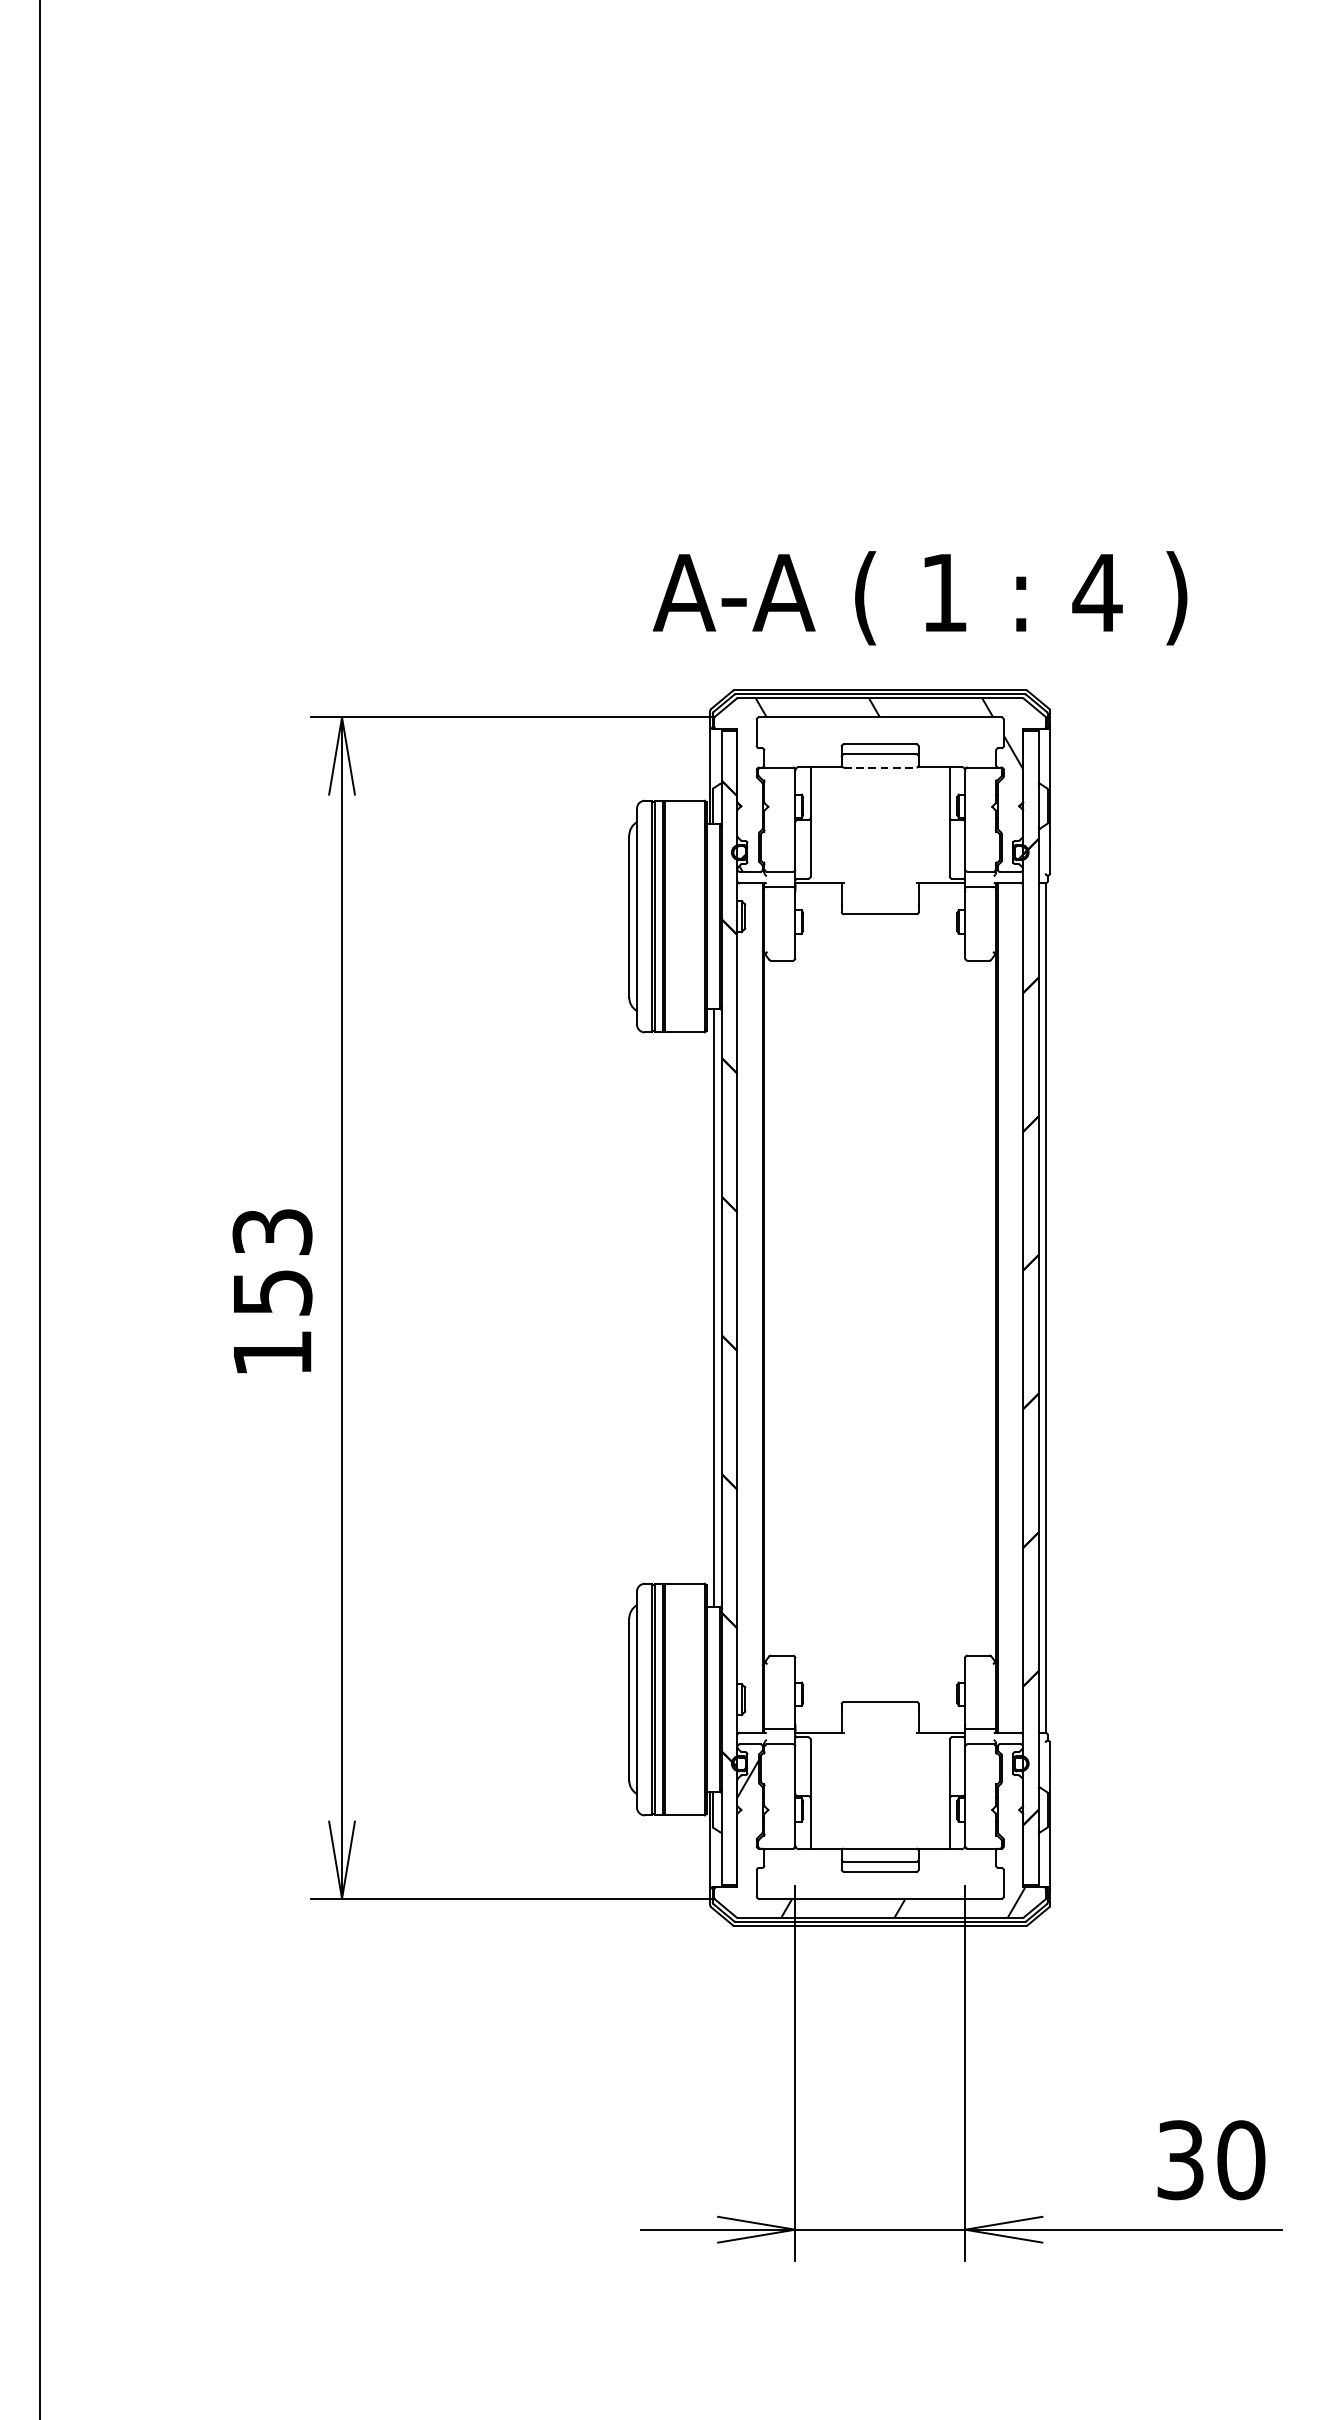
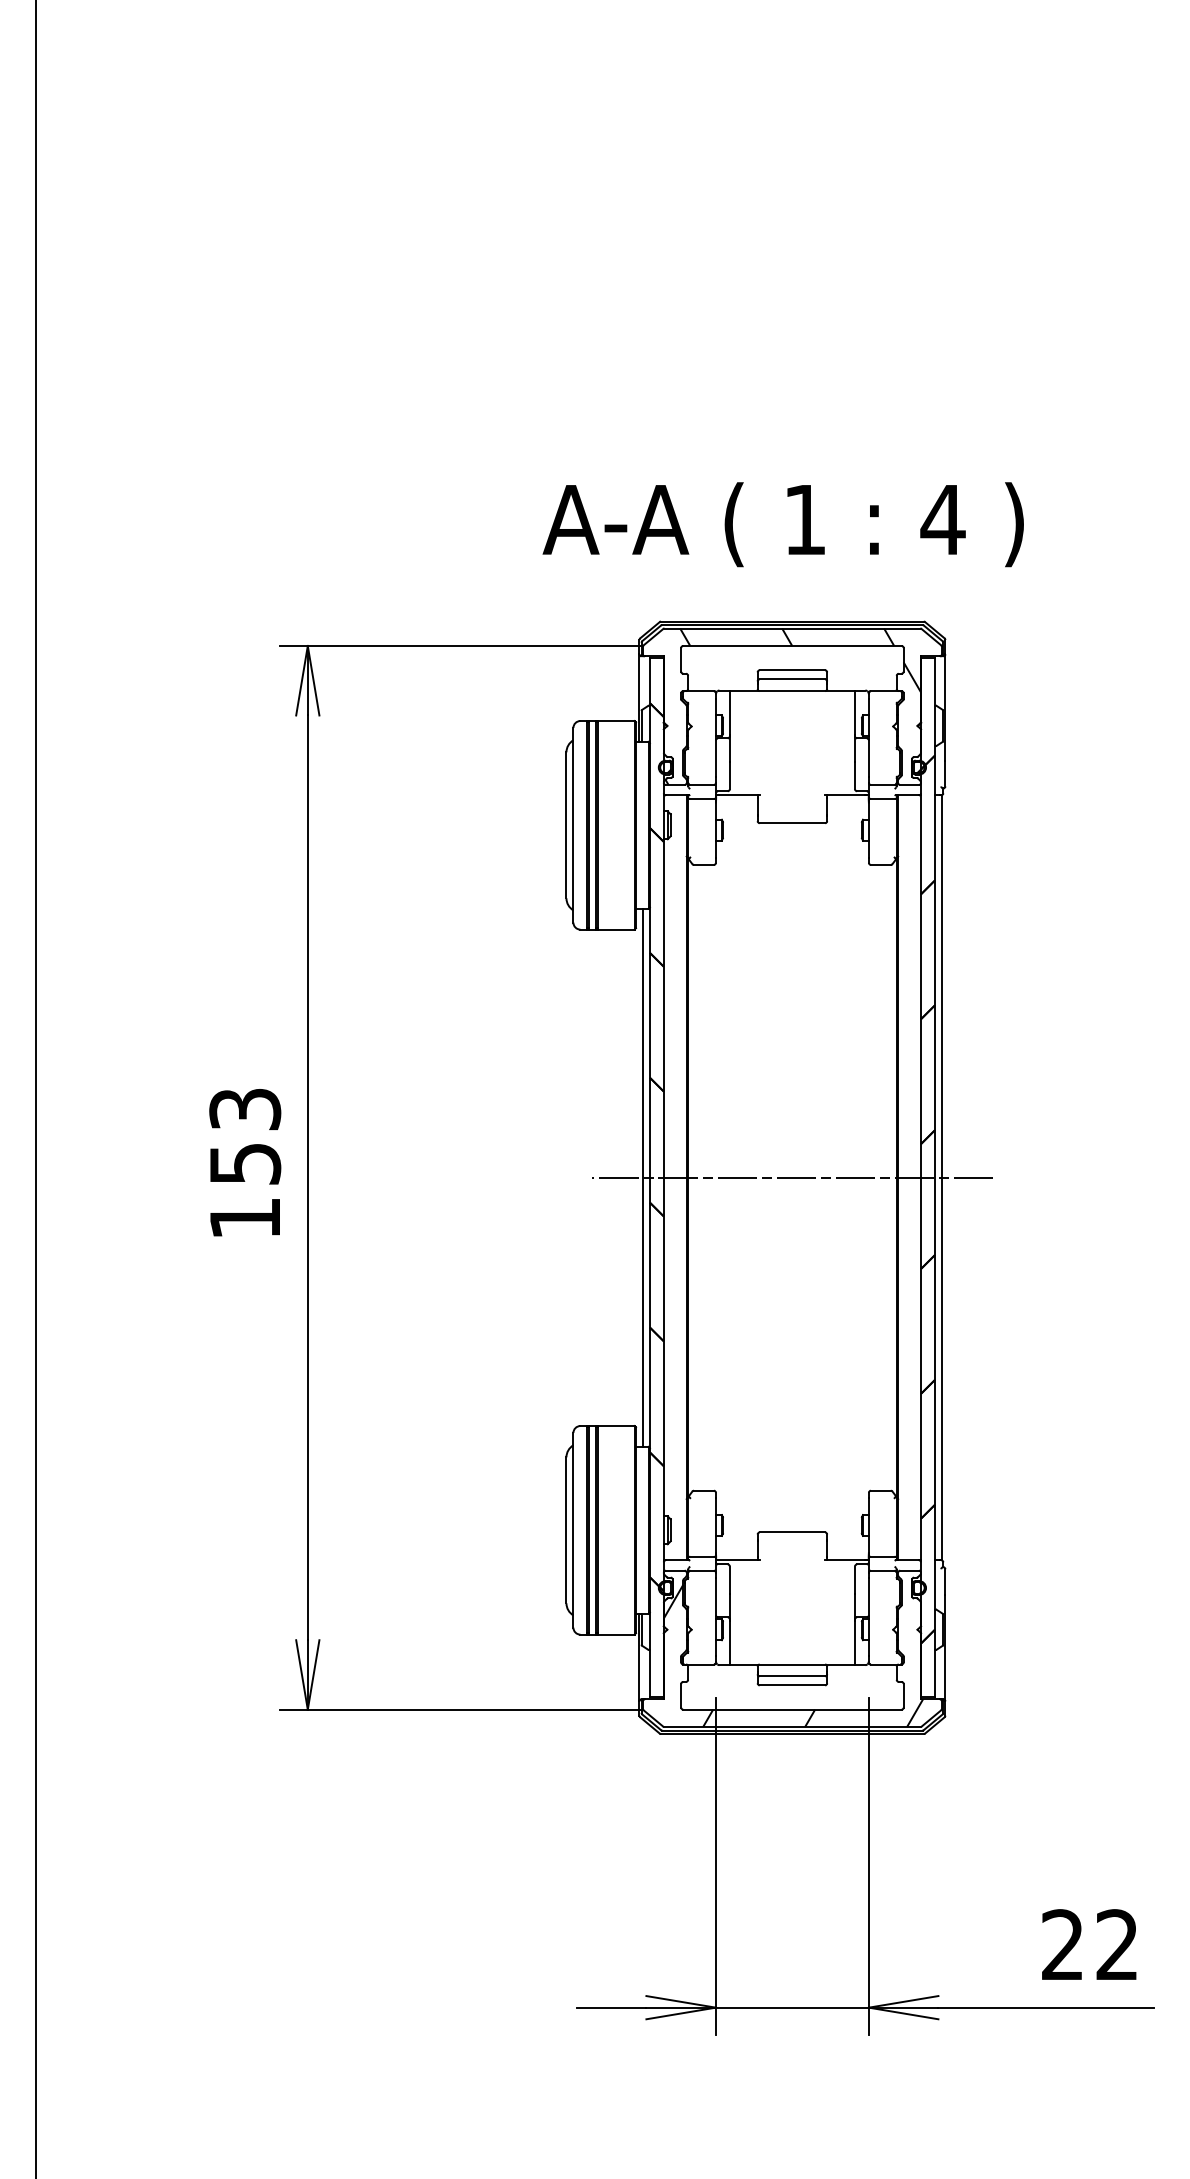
text: (919, 598) -> (782, 524), moved
line: (880, 767) -> (792, 691), dashed -> solid
line: (880, 1307) -> (792, 1177), added
text: (1211, 2160) -> (1090, 1945), 30 -> 22

